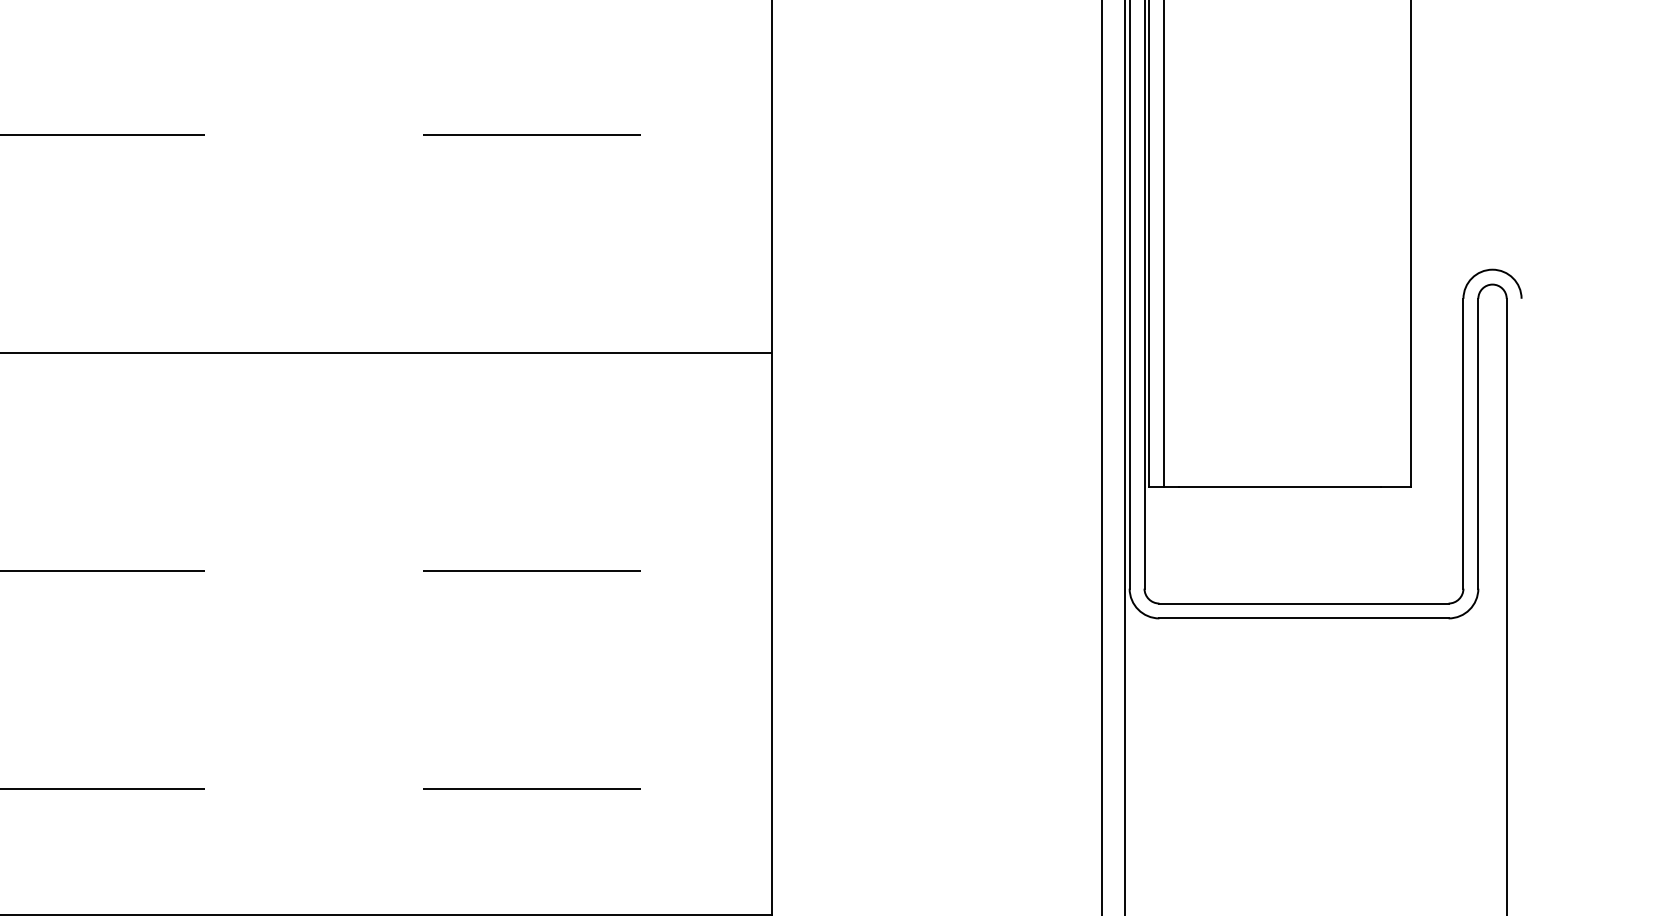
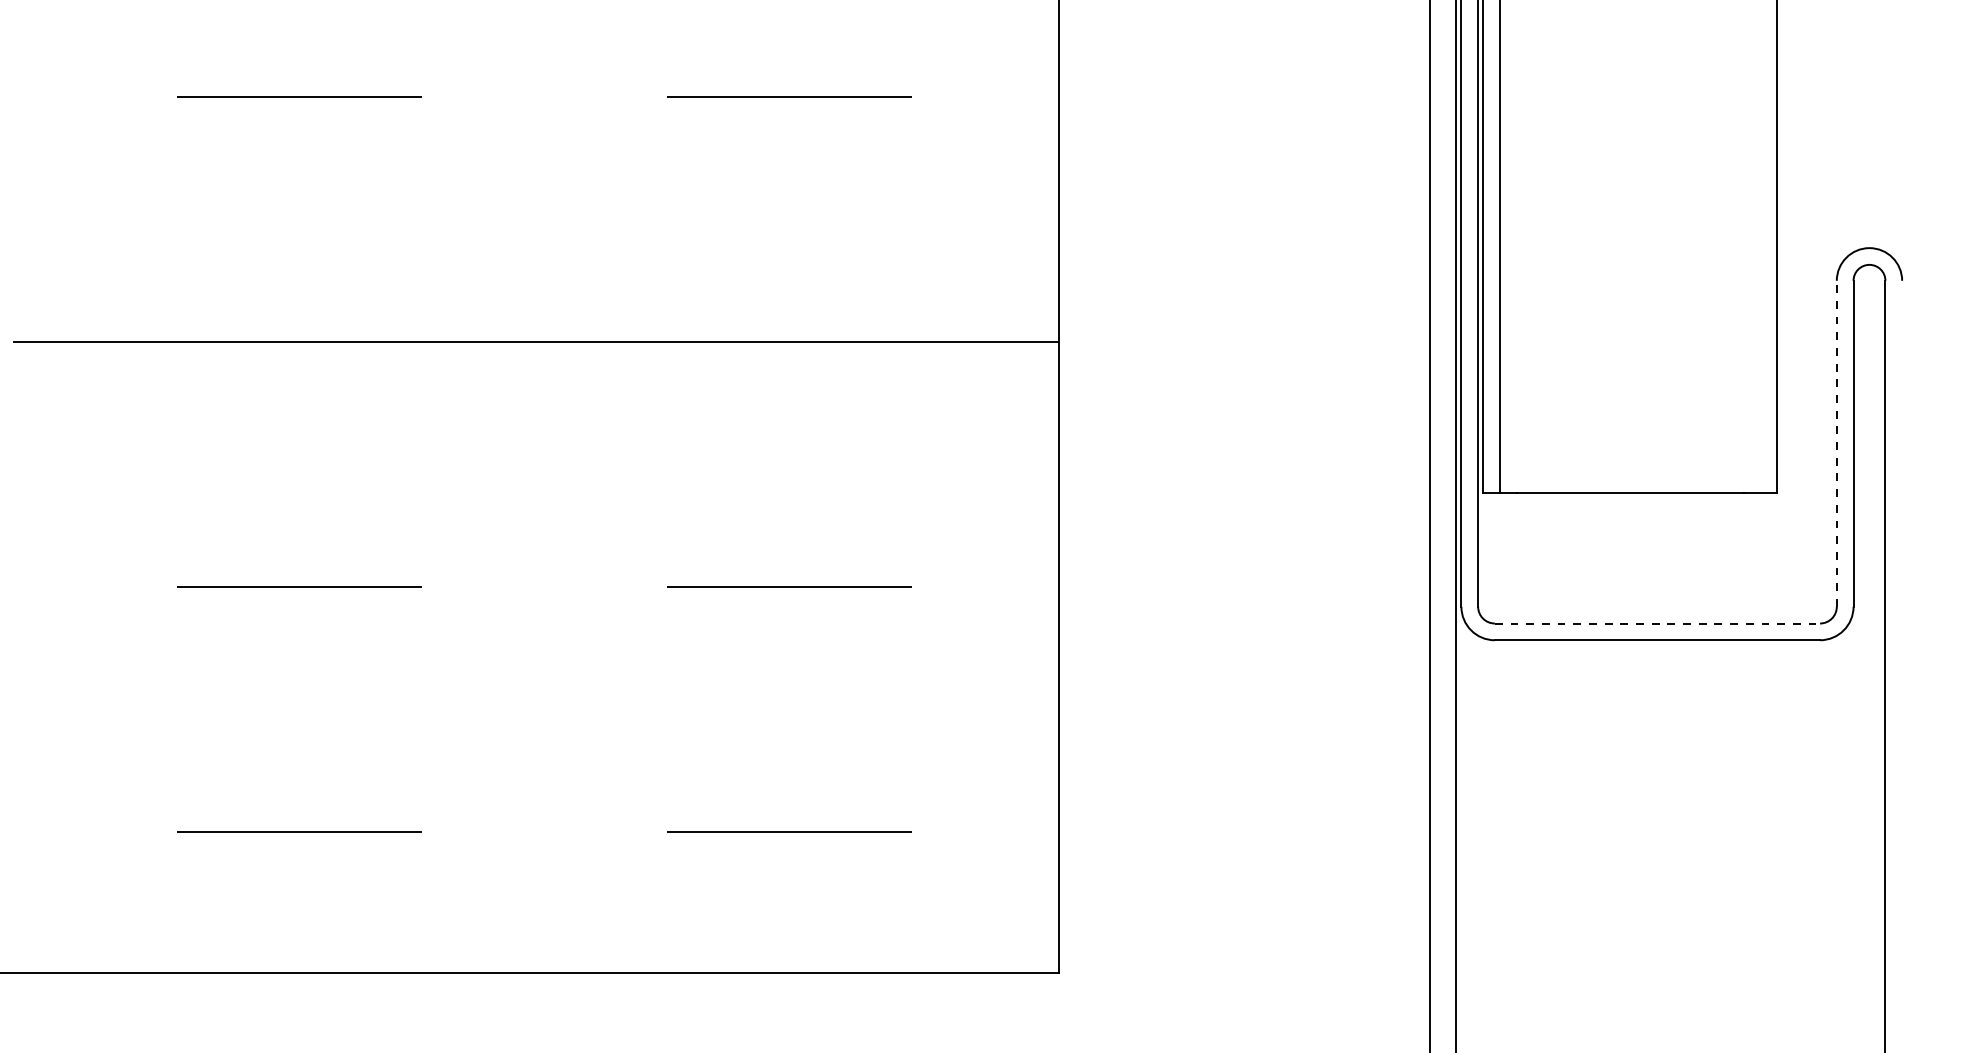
line: (1463, 443) -> (1836, 443), solid -> dashed
line: (1304, 603) -> (1657, 623), solid -> dashed

